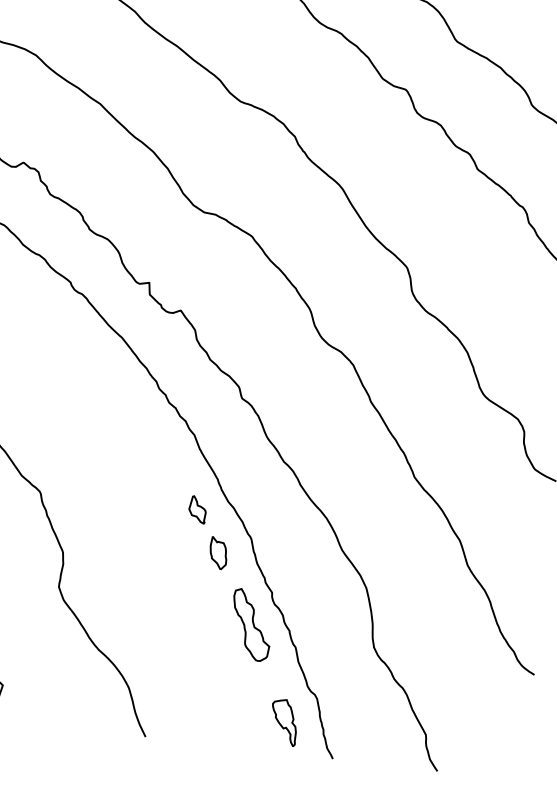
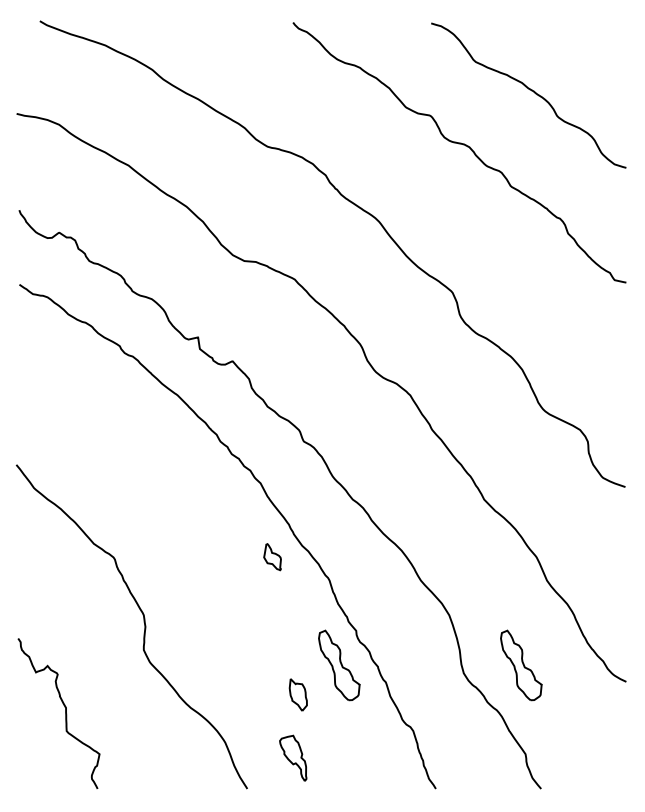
part: (217, 552) -> (297, 694), moved
part: (432, 646) -> (521, 665), added
part: (284, 721) -> (293, 757), moved

